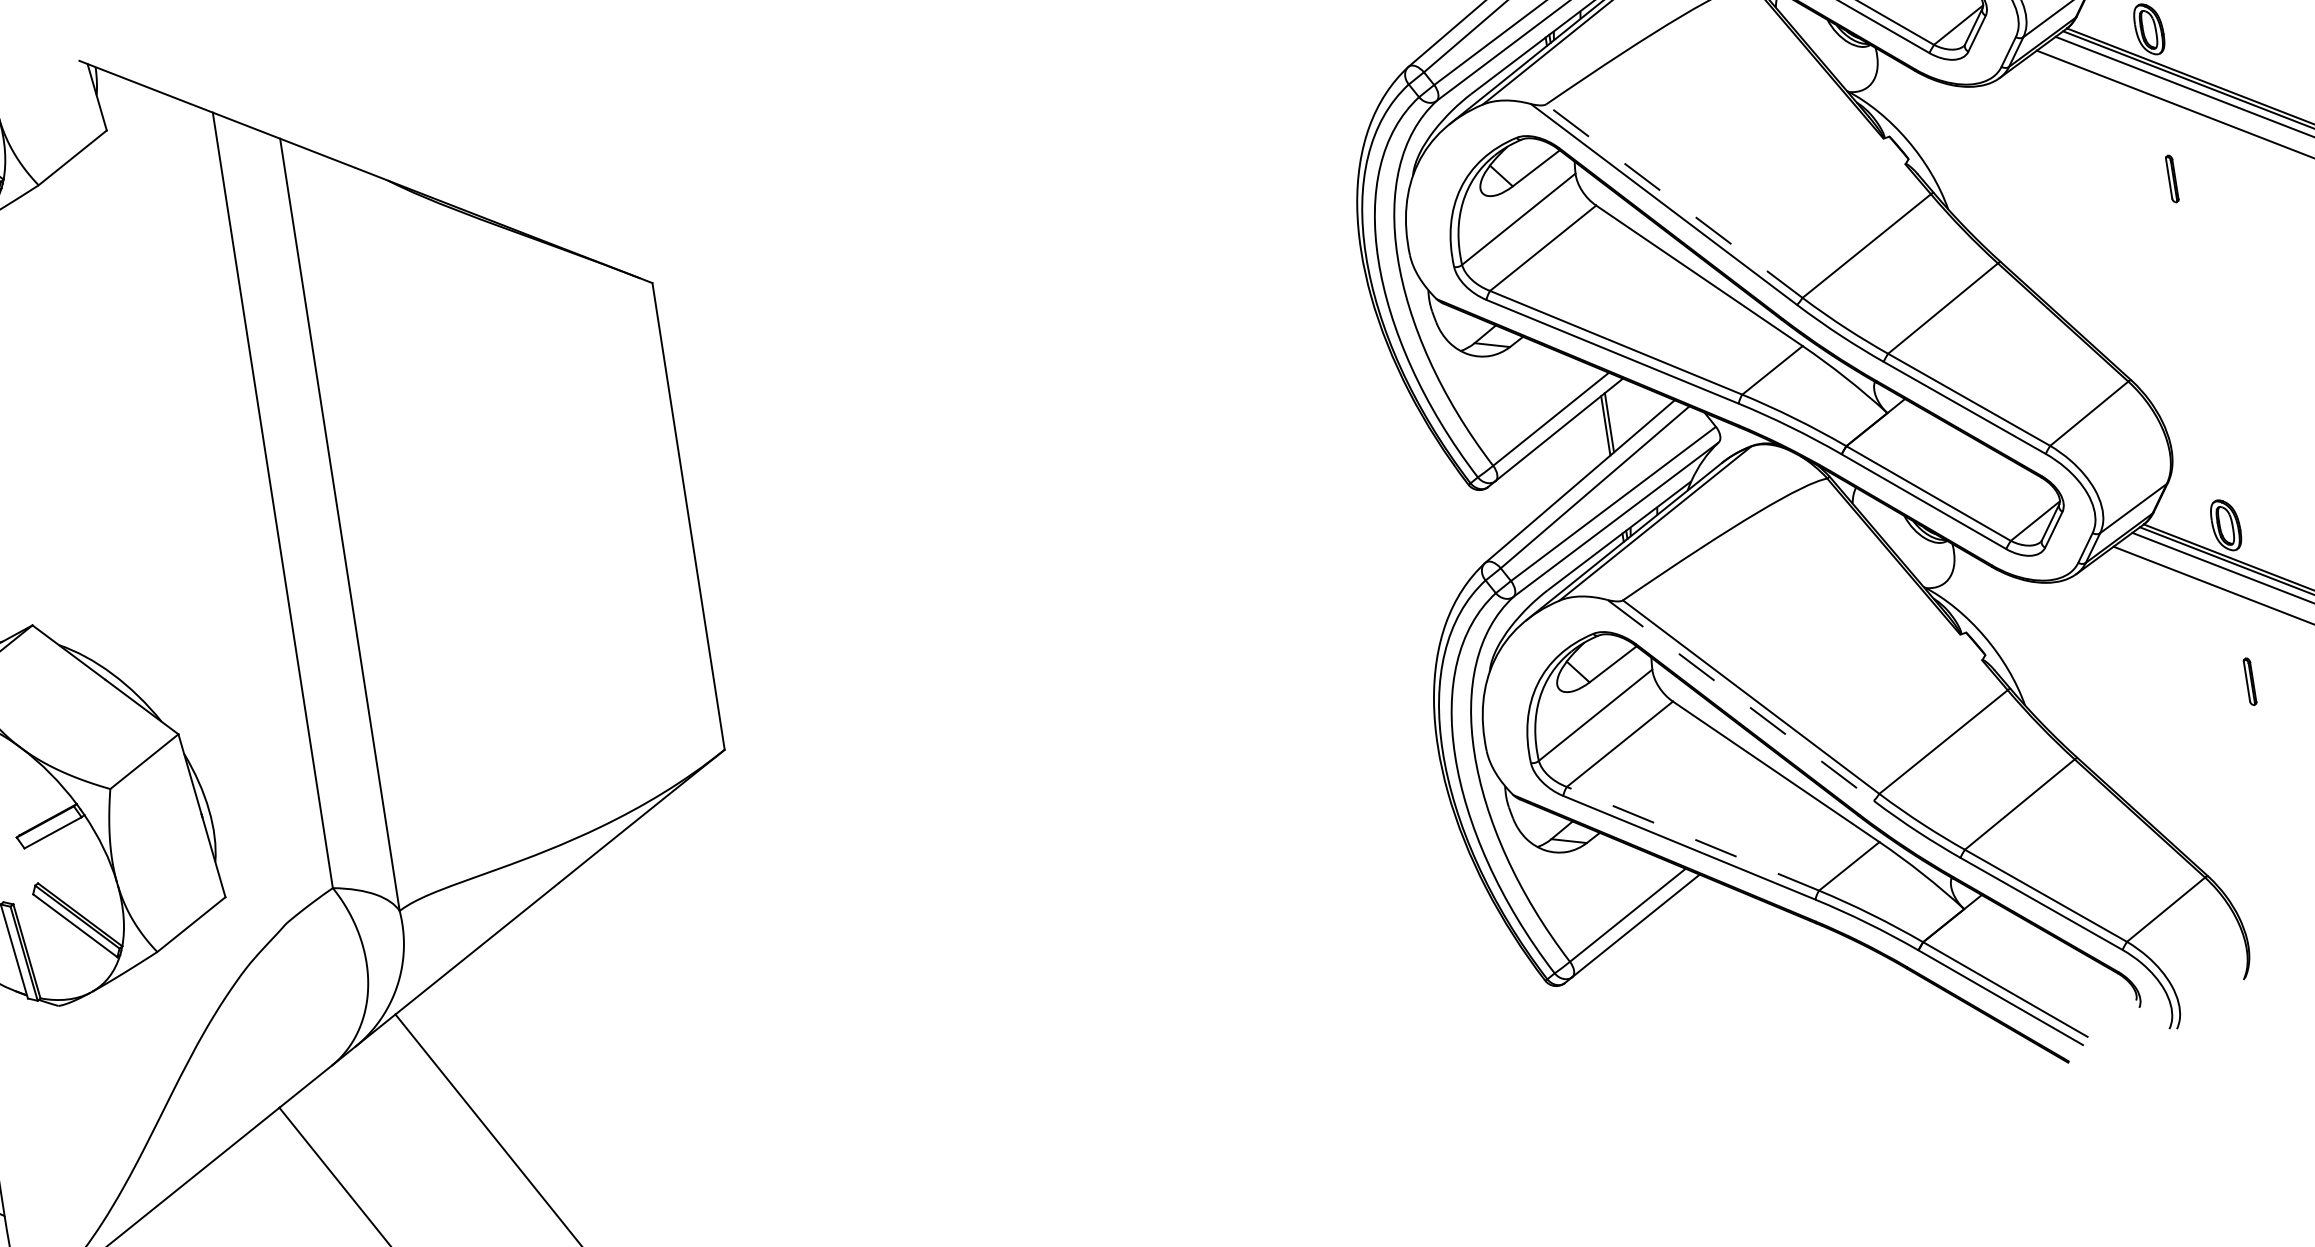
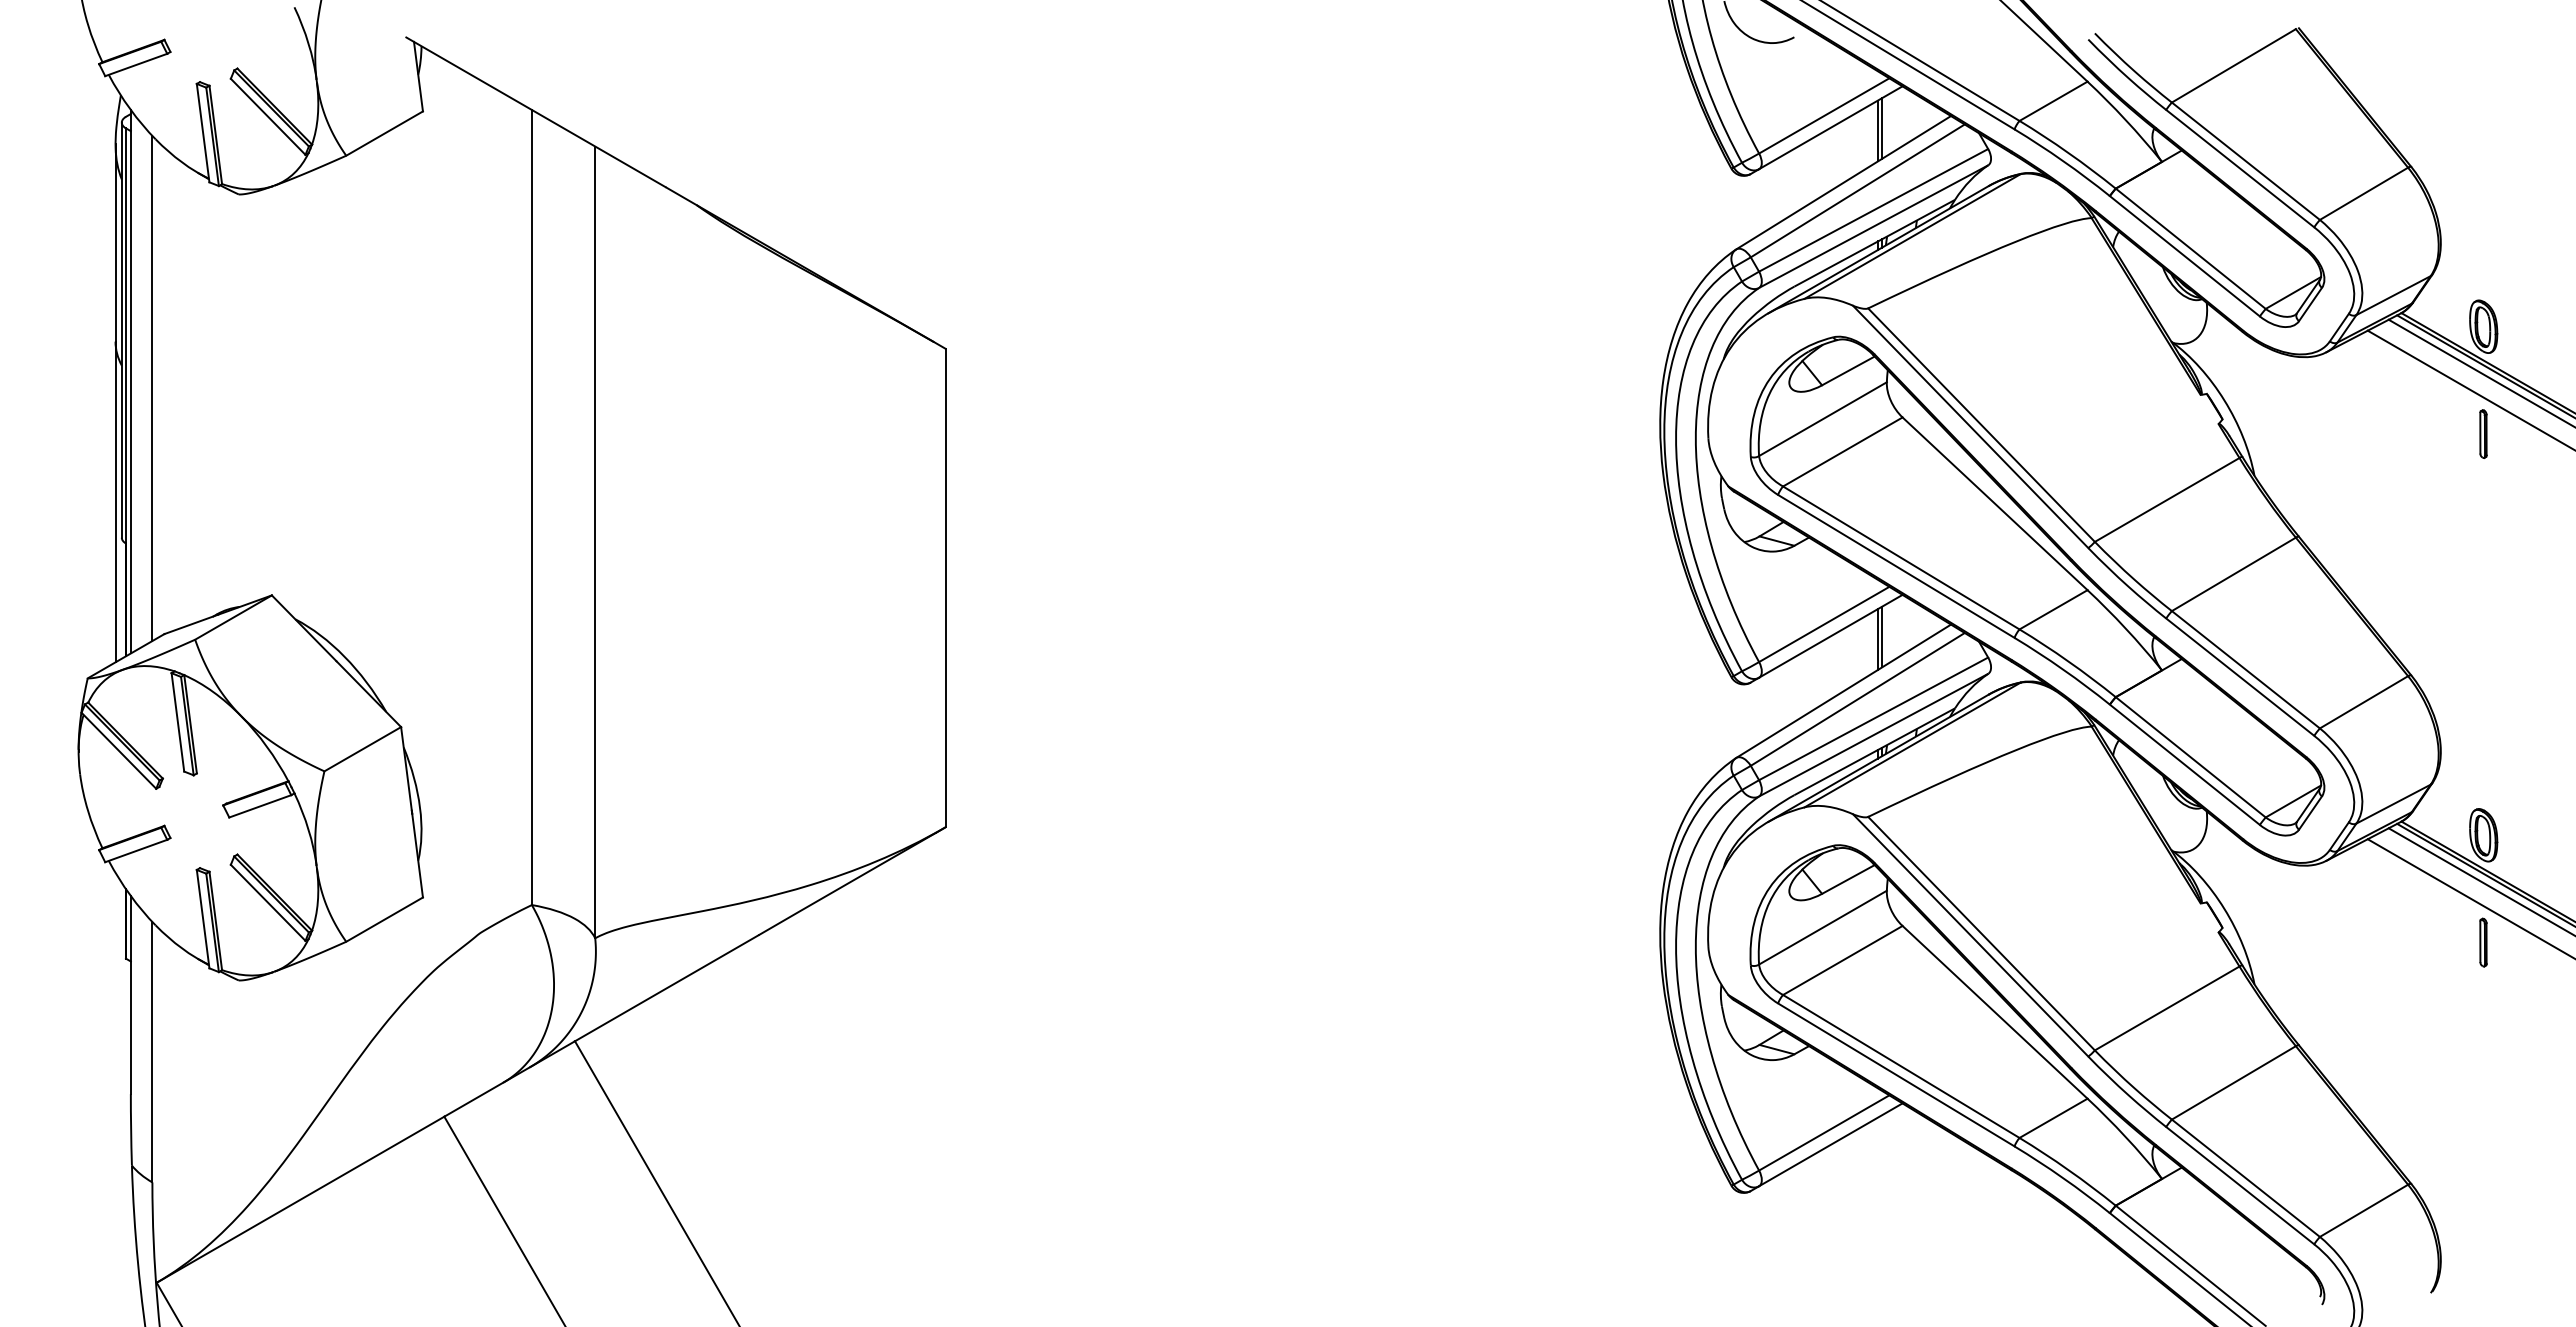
part: (2172, 178) -> (2483, 433), moved
line: (1674, 201) -> (1981, 425), dashed -> solid
part: (2250, 681) -> (2483, 942), moved
line: (1740, 700) -> (1970, 935), dashed -> solid
line: (1692, 838) -> (1900, 1066), dashed -> solid

